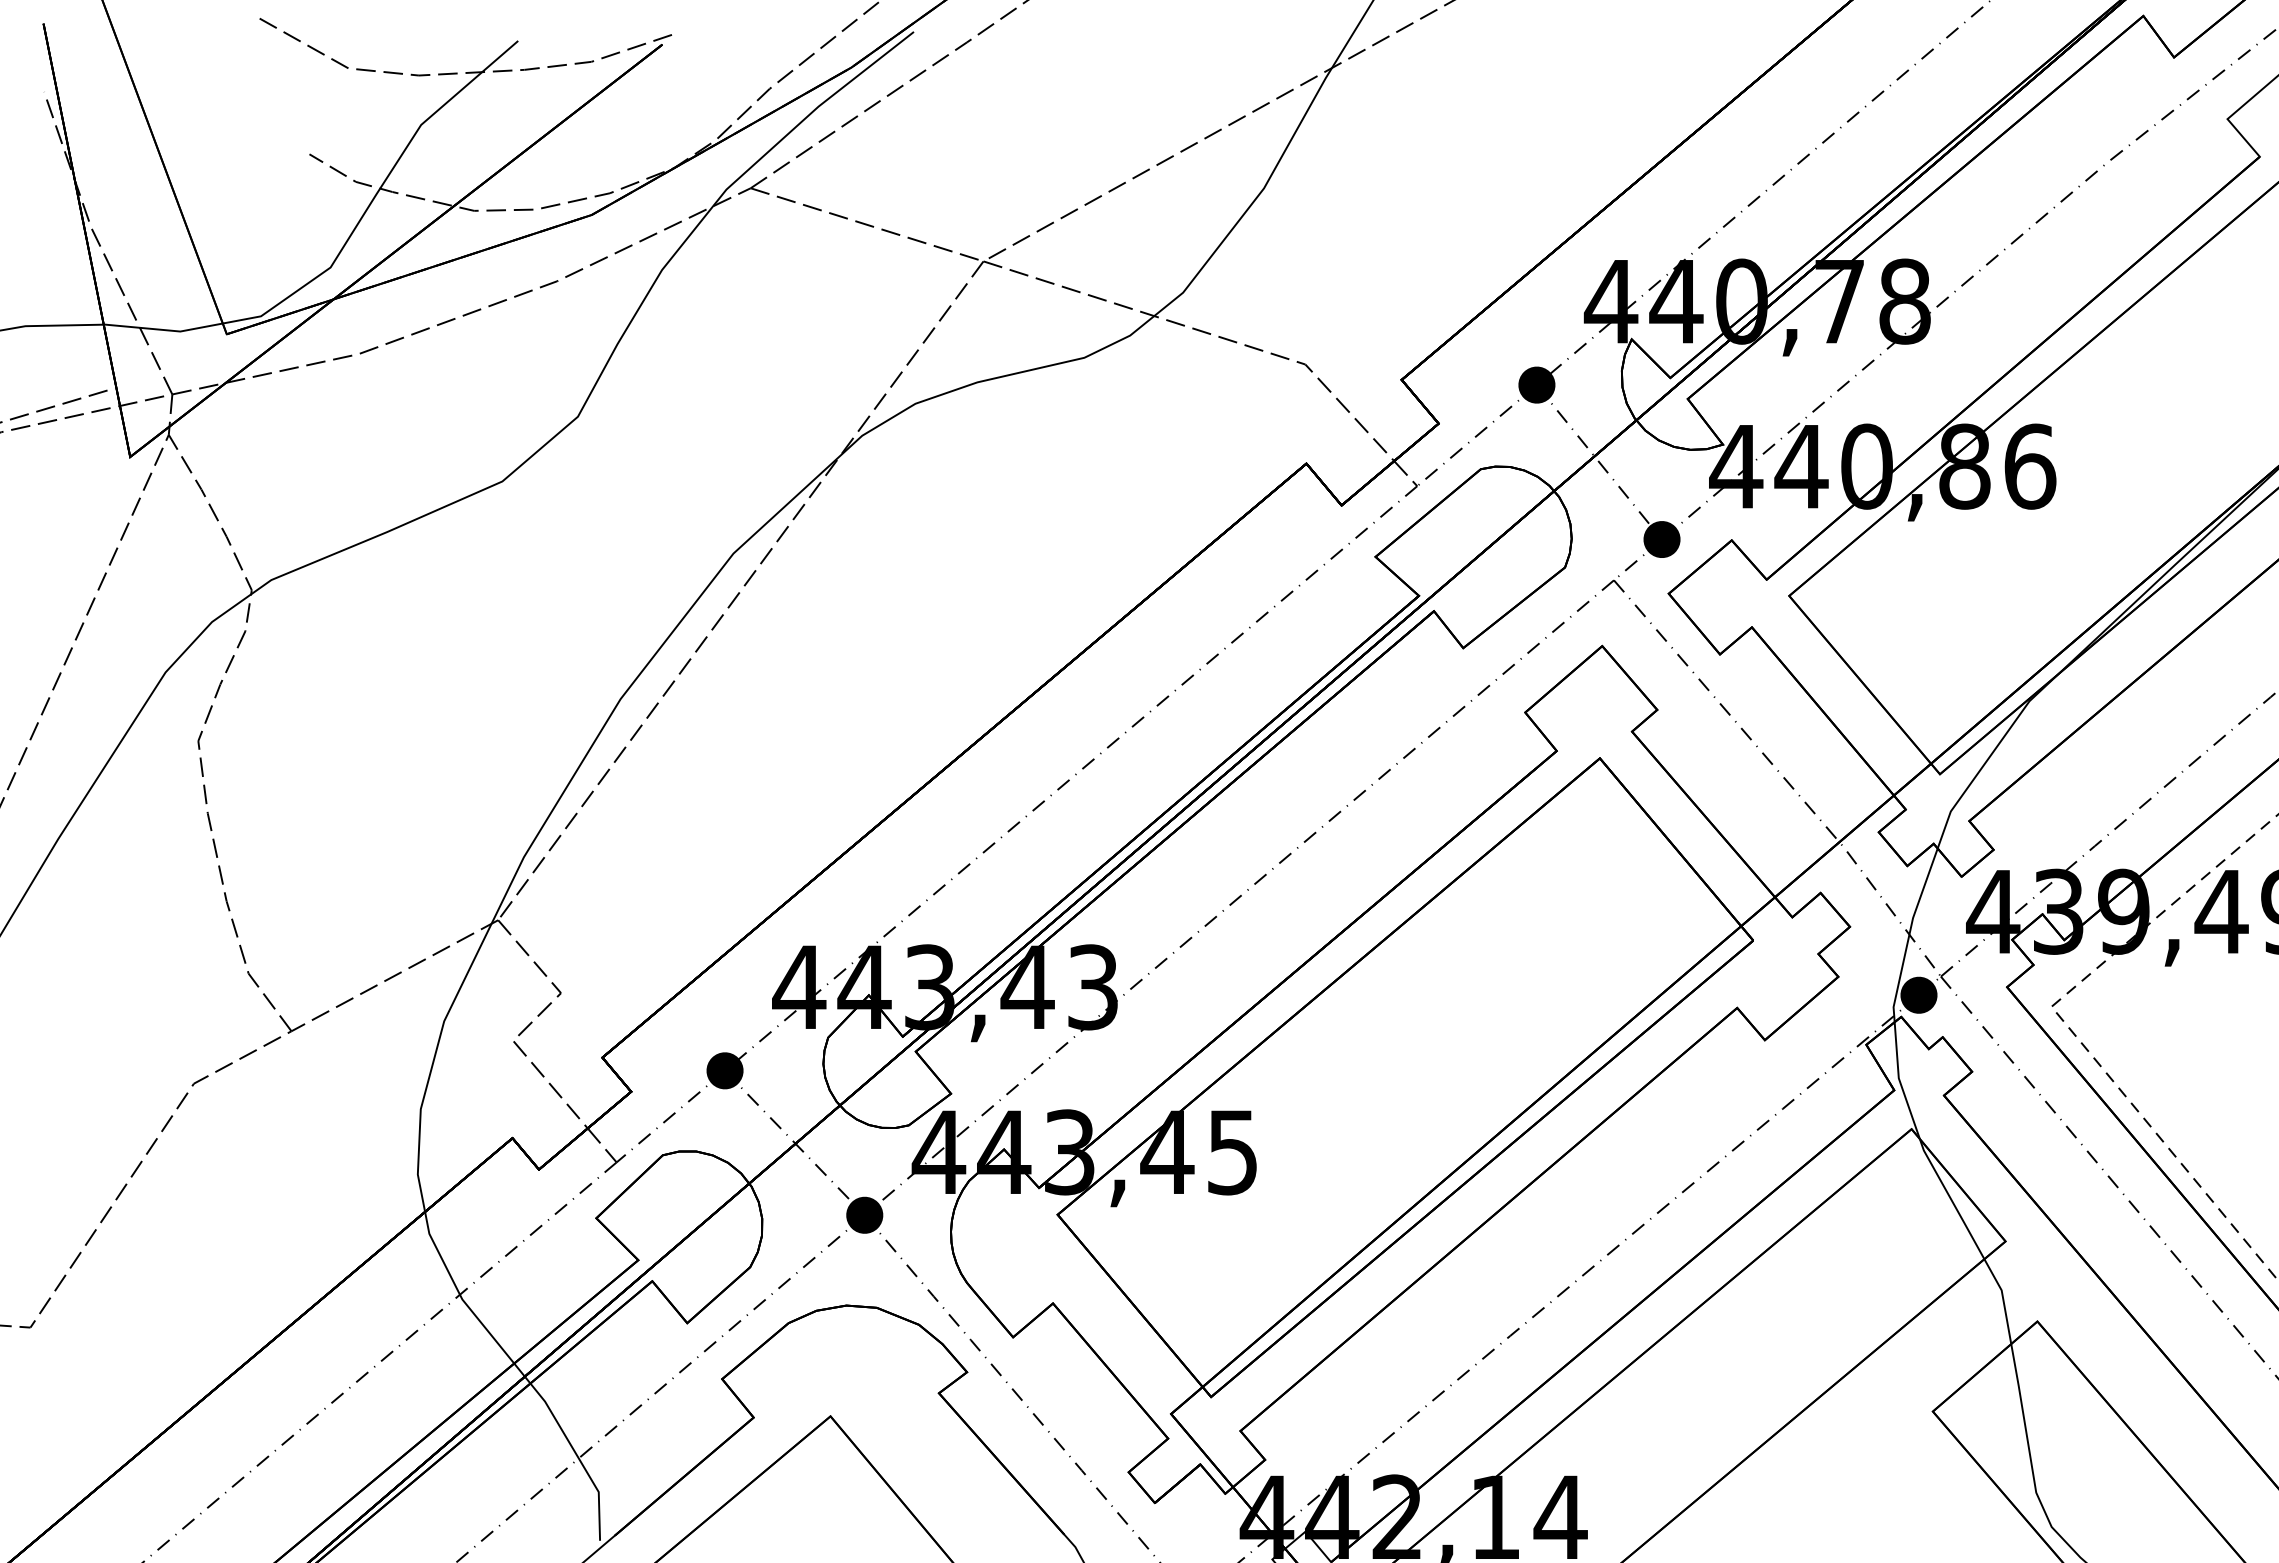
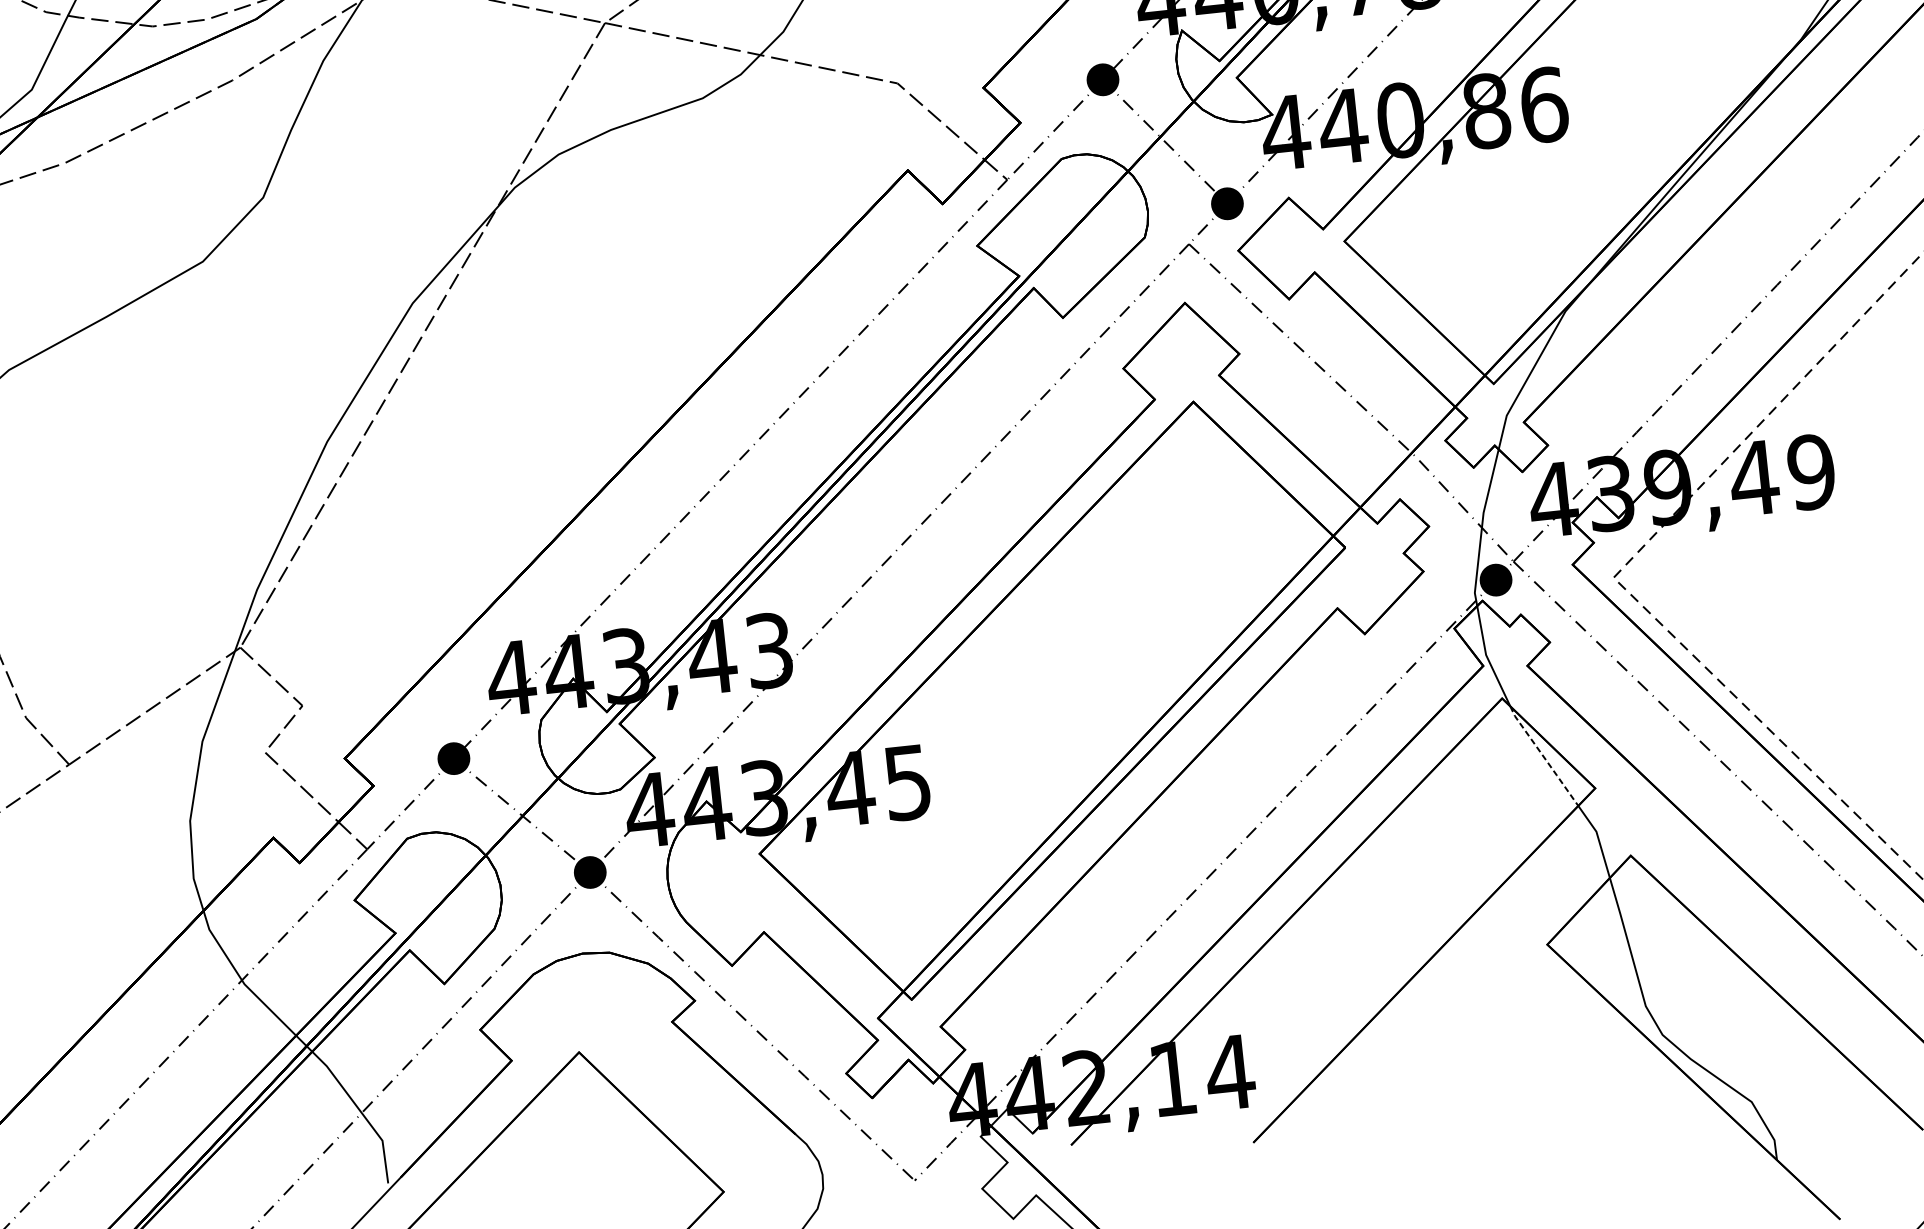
line: (1951, 1199) -> (1543, 756), solid -> dashed

